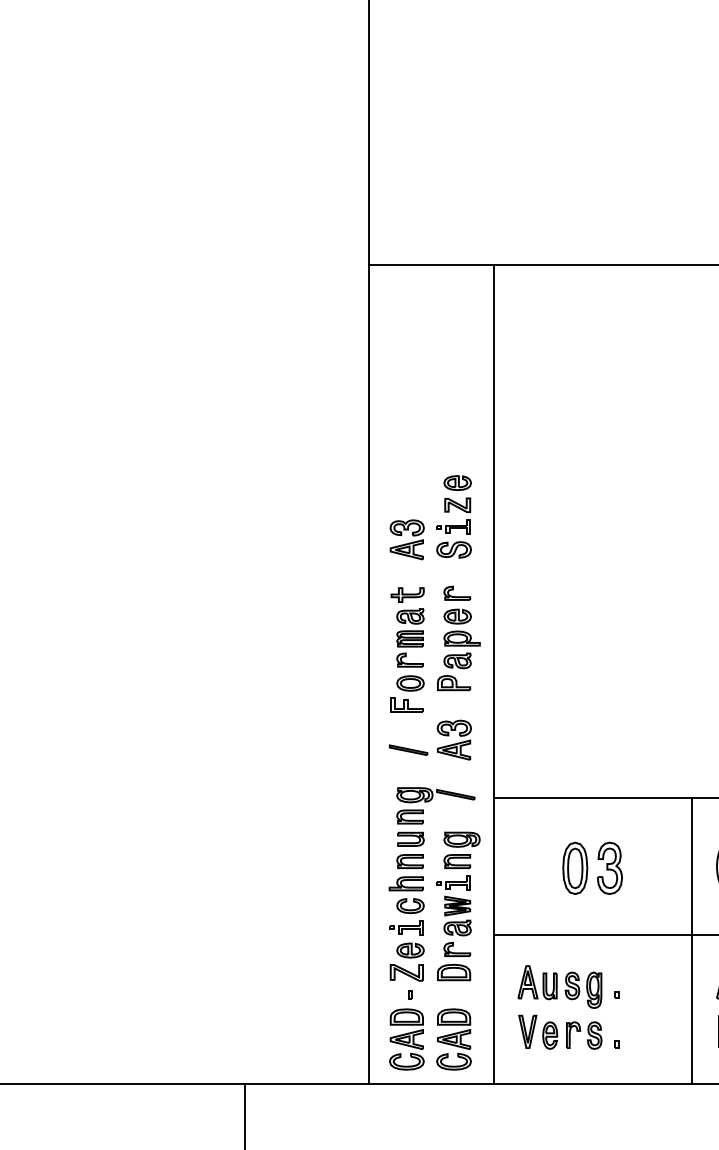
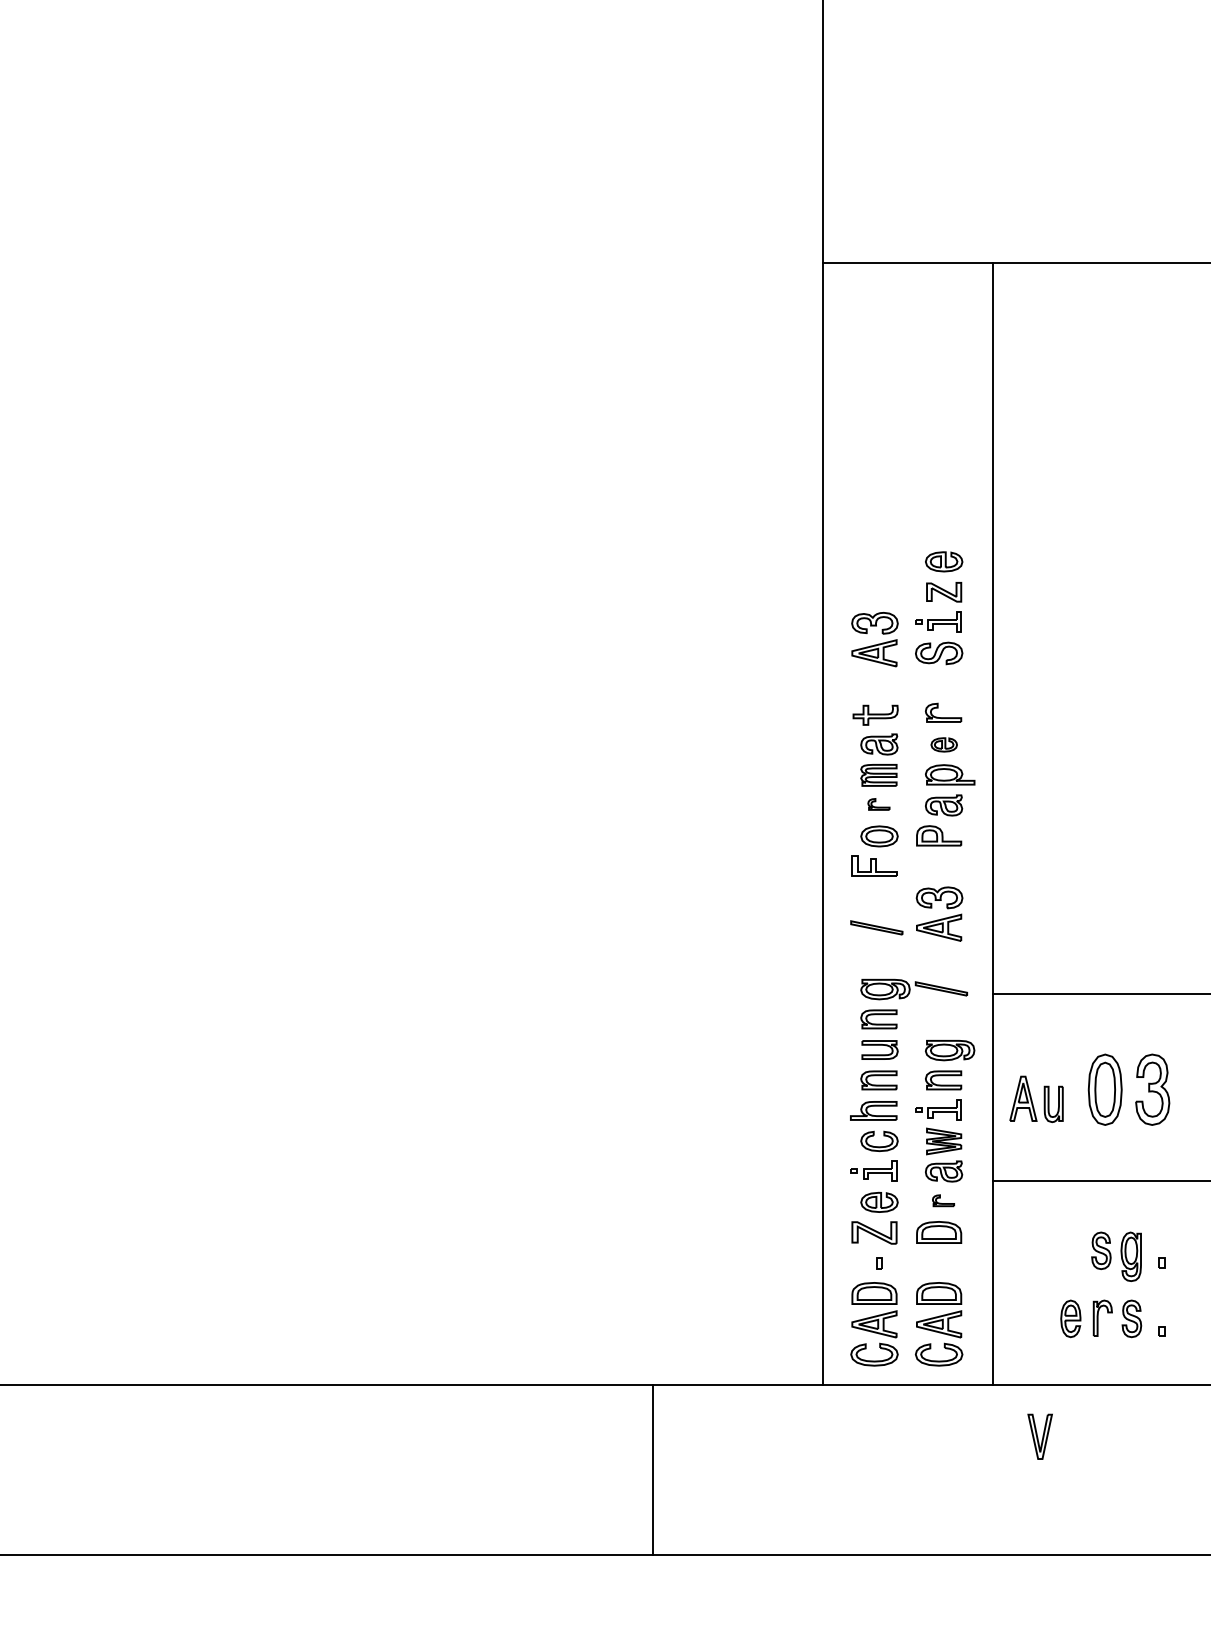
part: (457, 616) -> (944, 744), size x0.7
part: (409, 660) -> (878, 804), size x0.6
part: (457, 949) -> (943, 1200), size x0.6
part: (537, 982) -> (1036, 1099), moved
part: (527, 1031) -> (1039, 1436), moved

